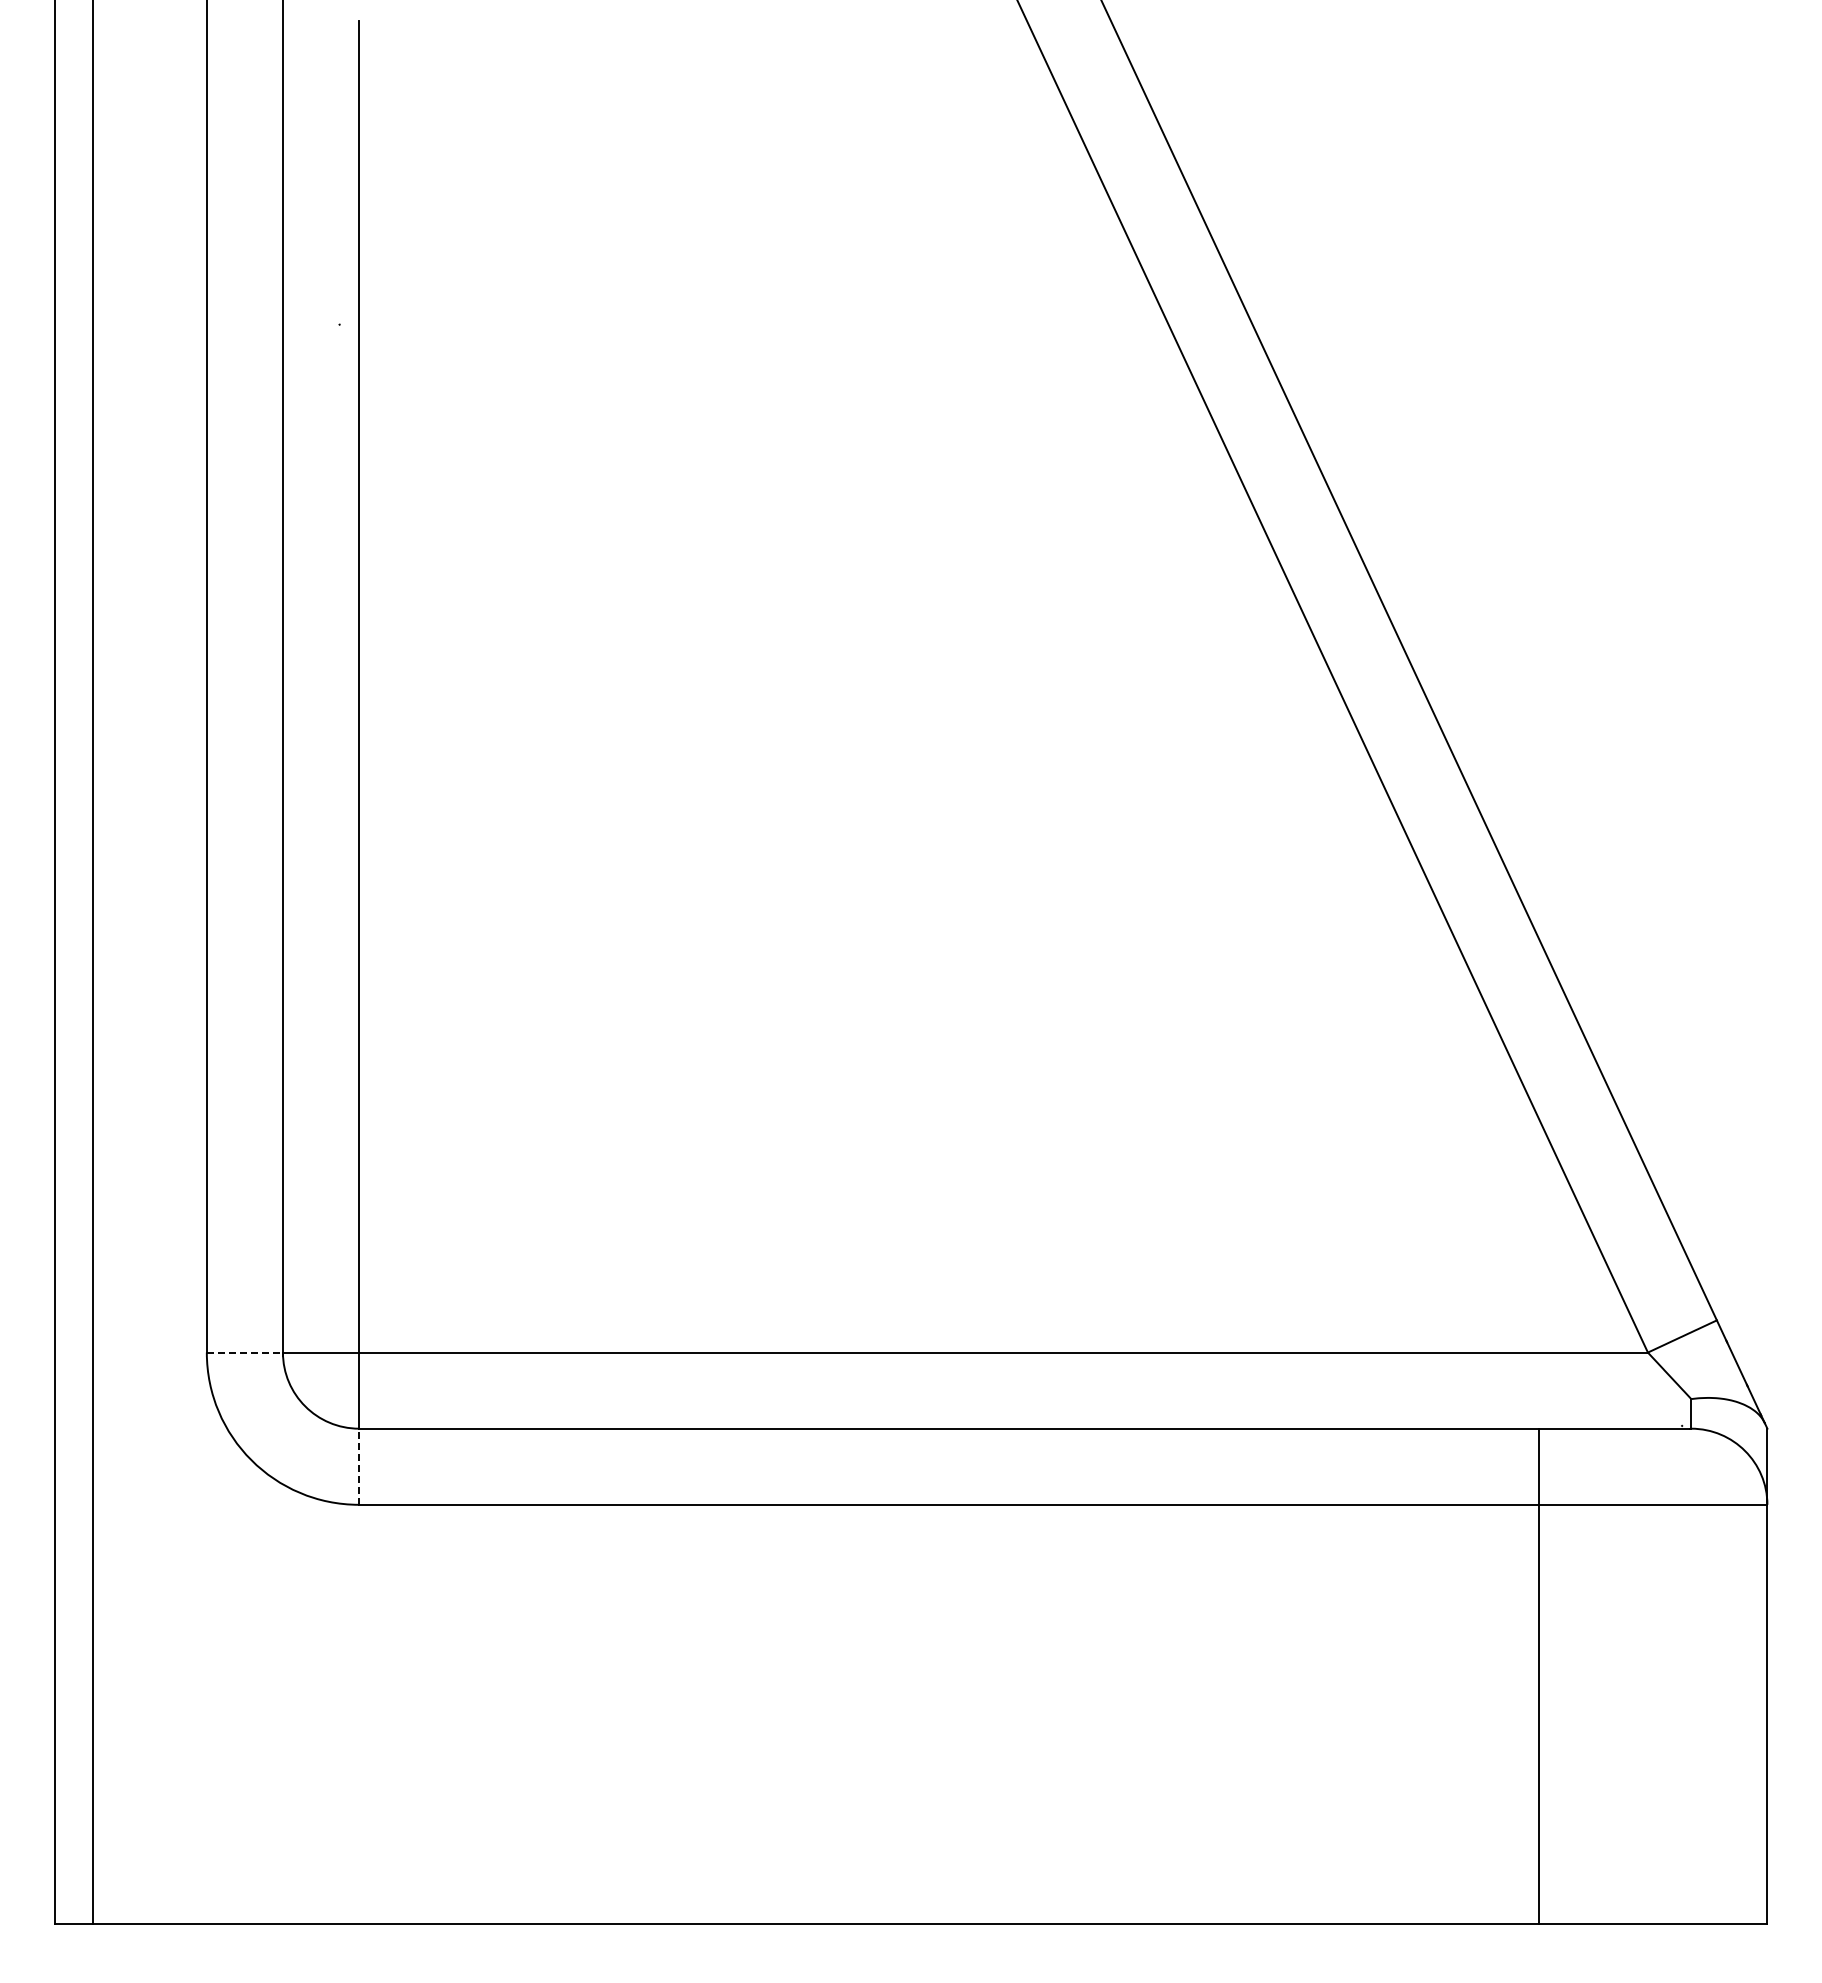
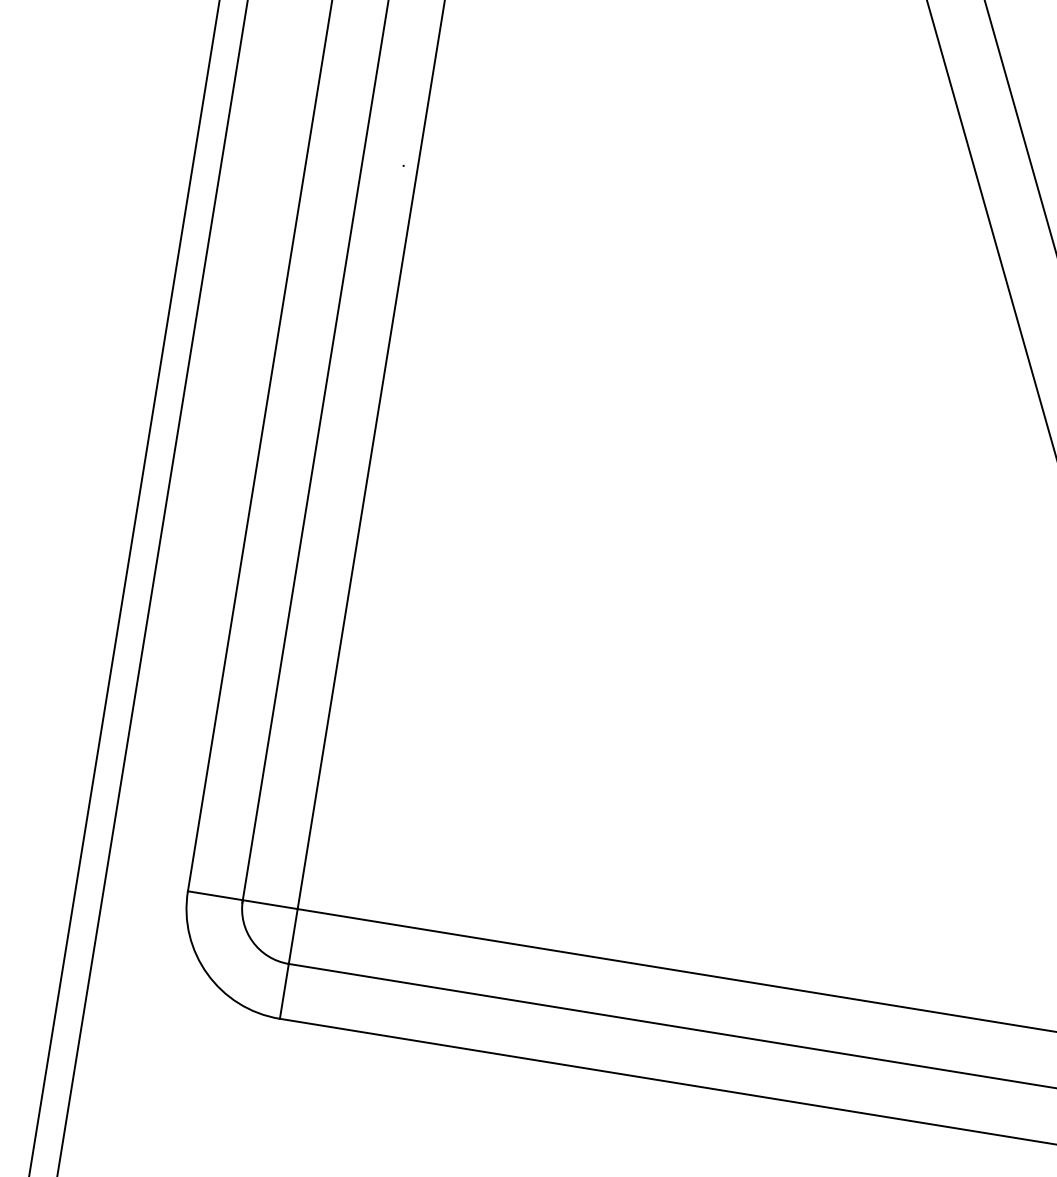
line: (245, 1352) -> (215, 895), dashed -> solid
line: (359, 1466) -> (284, 991), dashed -> solid

